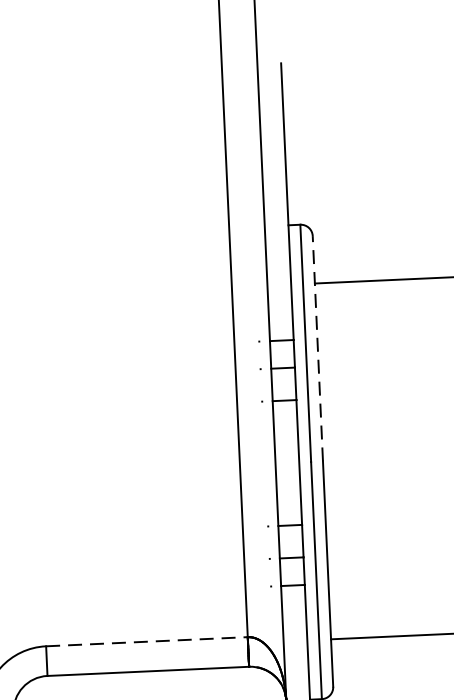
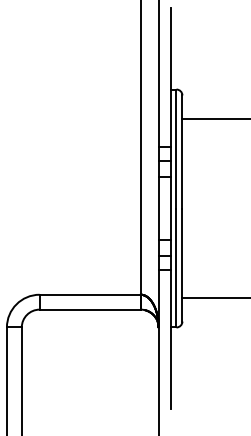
line: (318, 349) -> (182, 152), dashed -> solid
line: (147, 641) -> (90, 294), dashed -> solid

